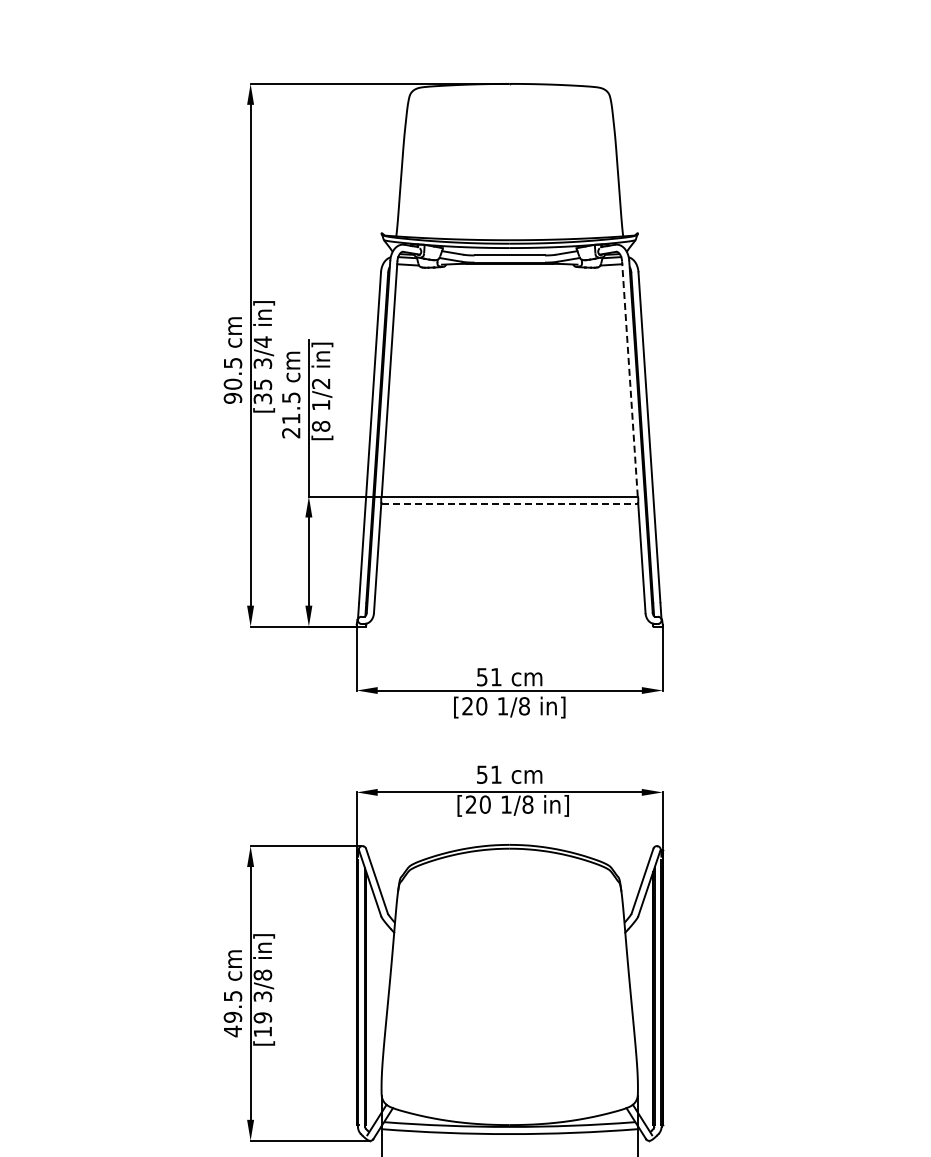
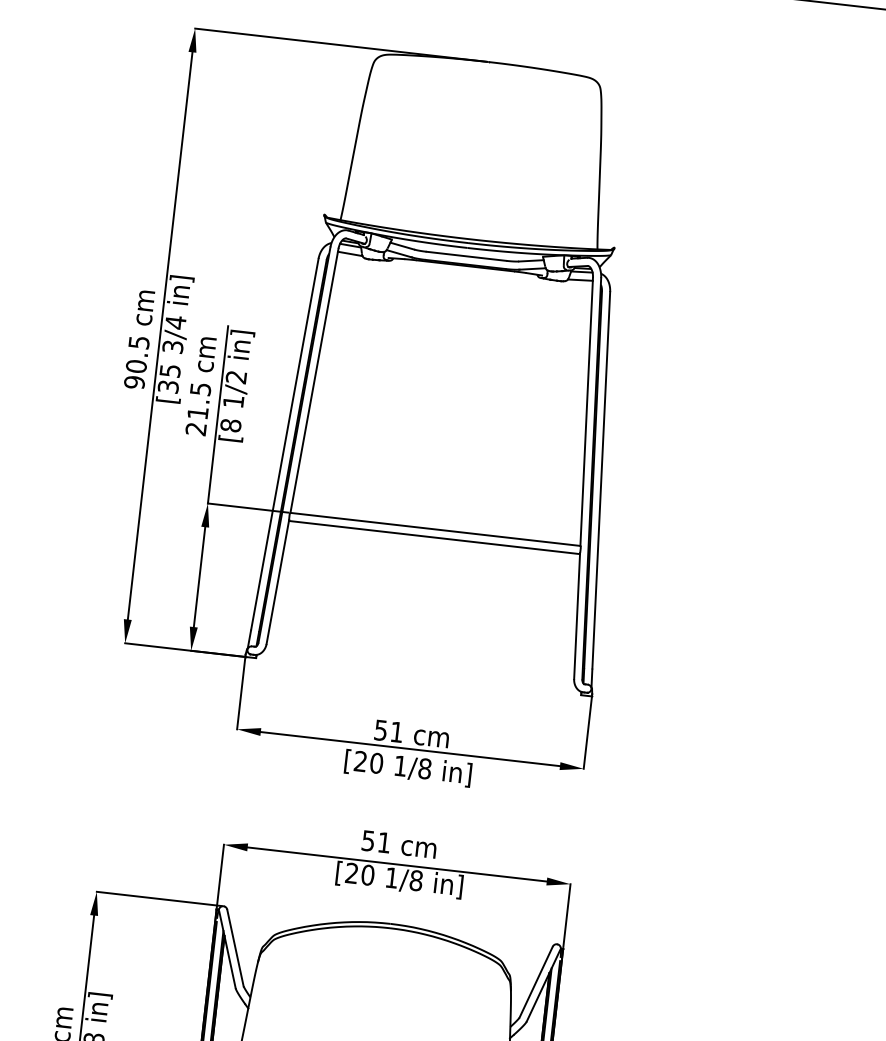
line: (629, 379) -> (586, 412), dashed -> solid
line: (510, 503) -> (435, 537), dashed -> solid

